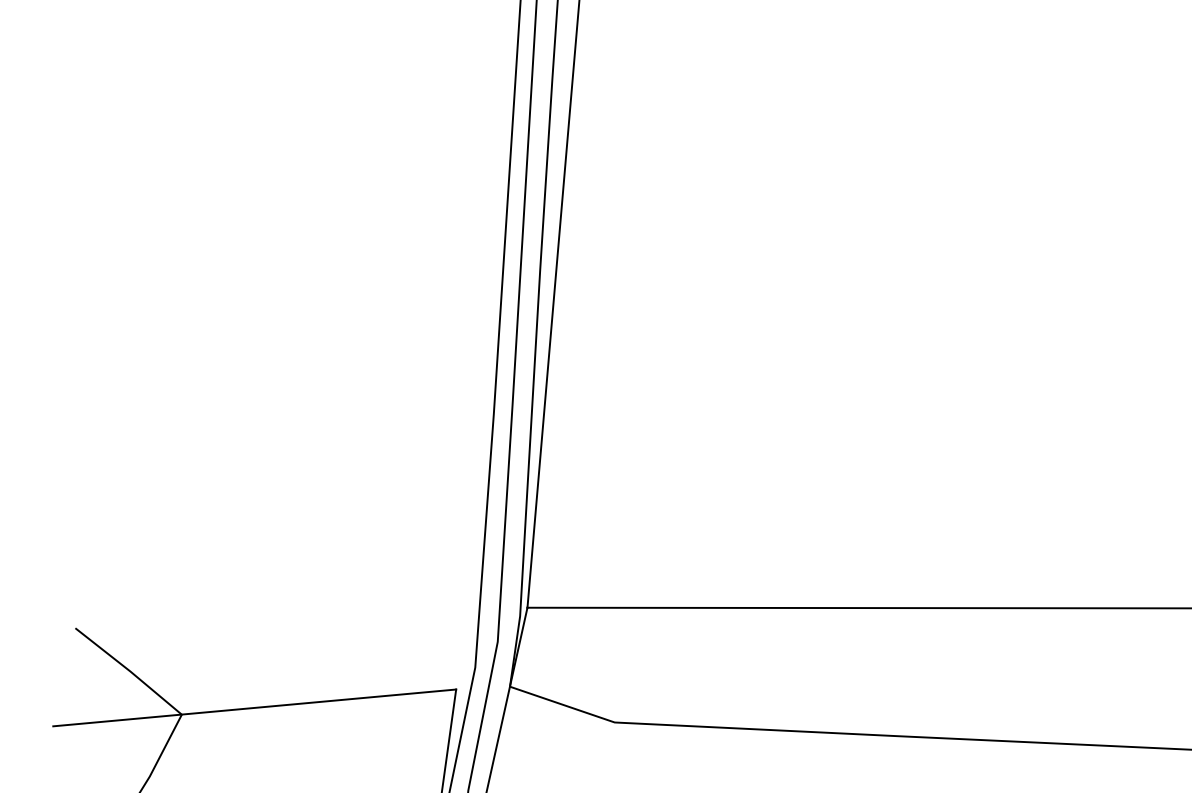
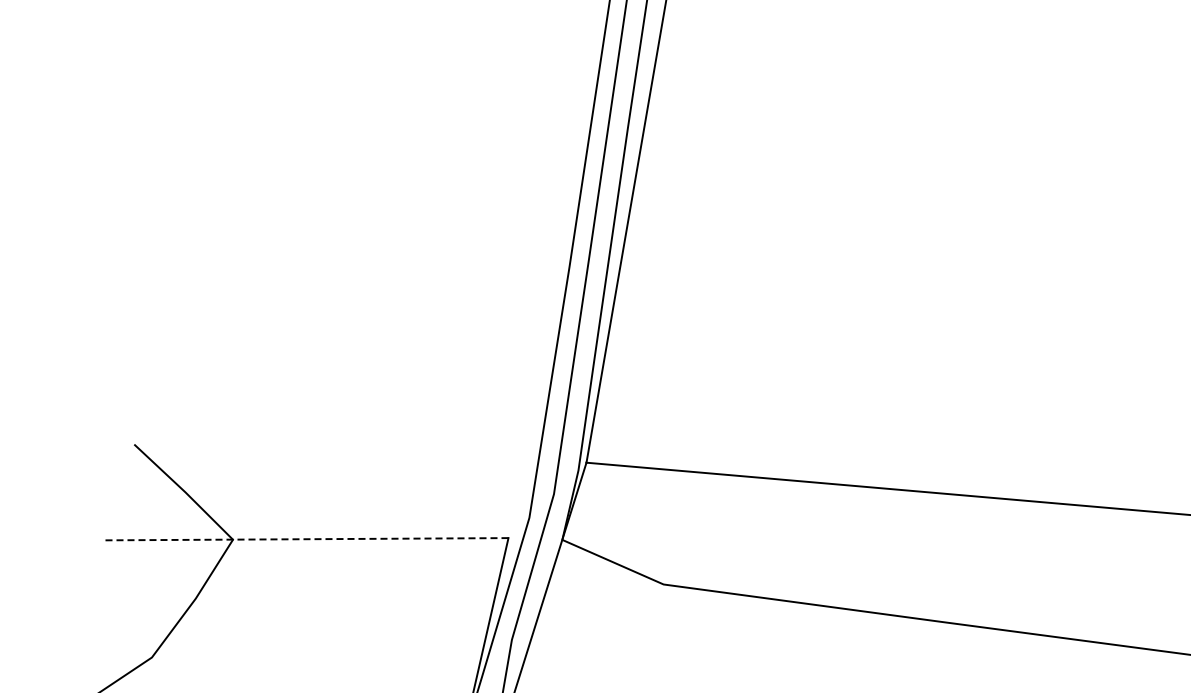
line: (254, 707) -> (306, 538), solid -> dashed

